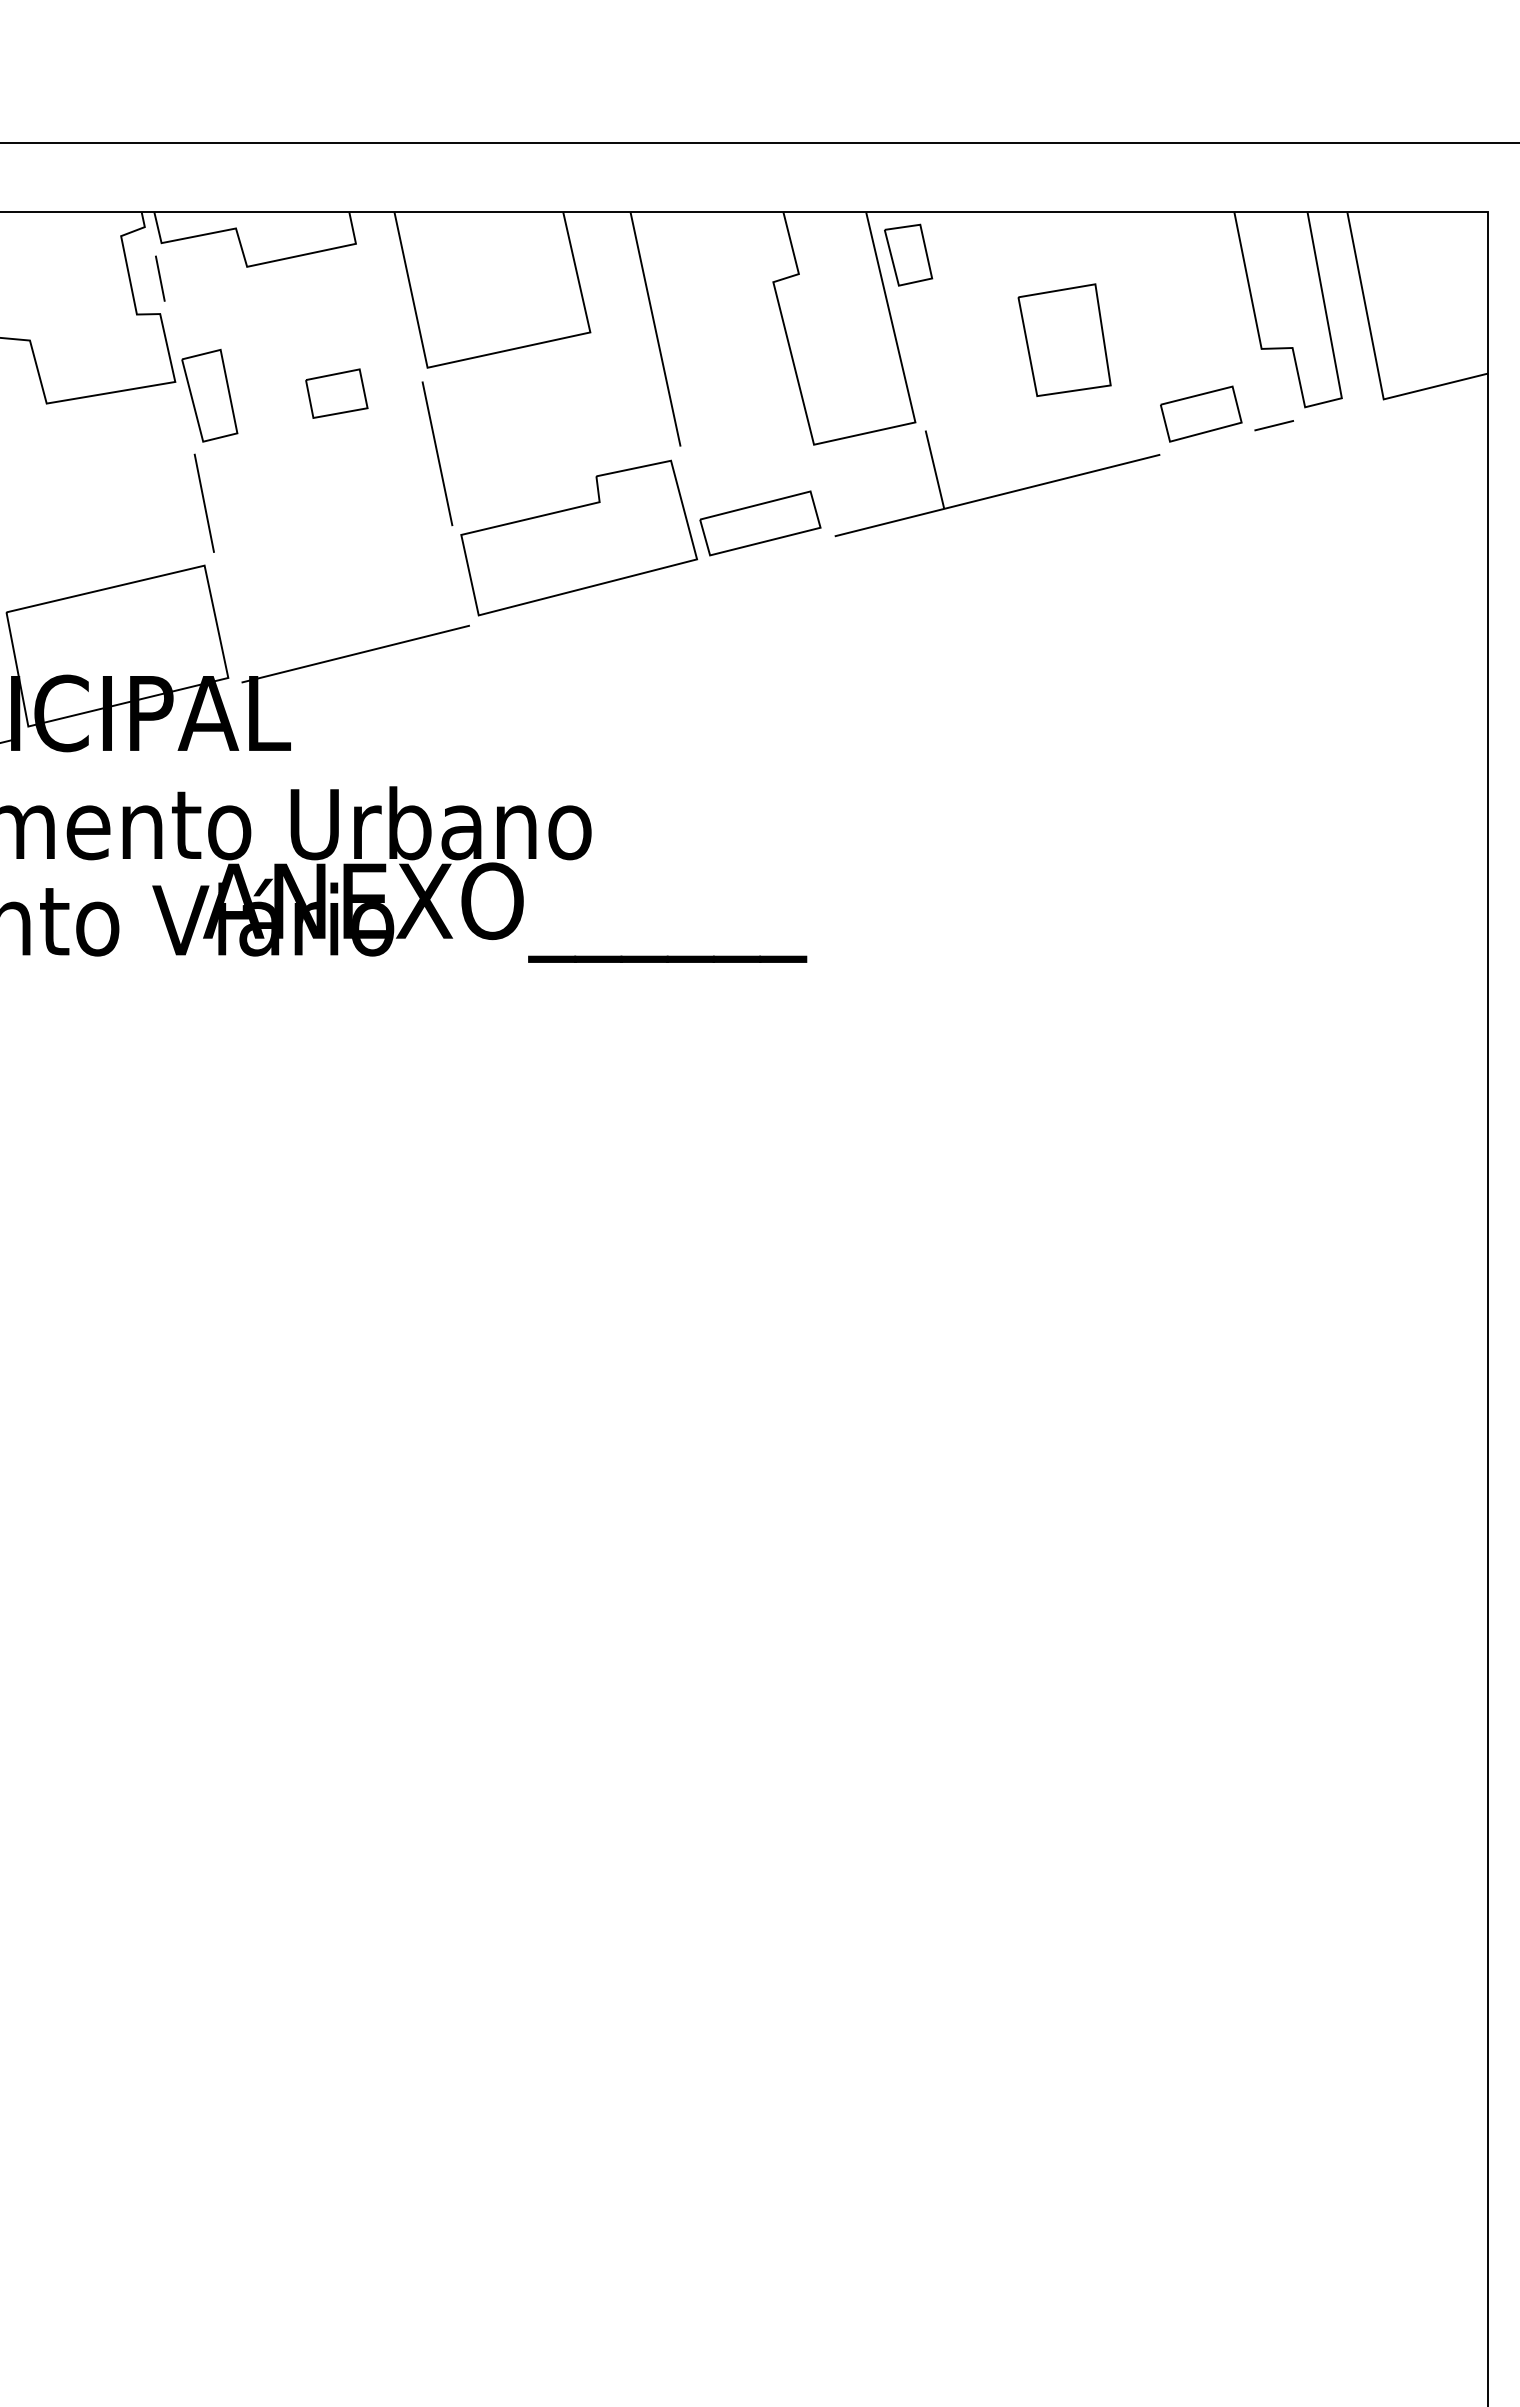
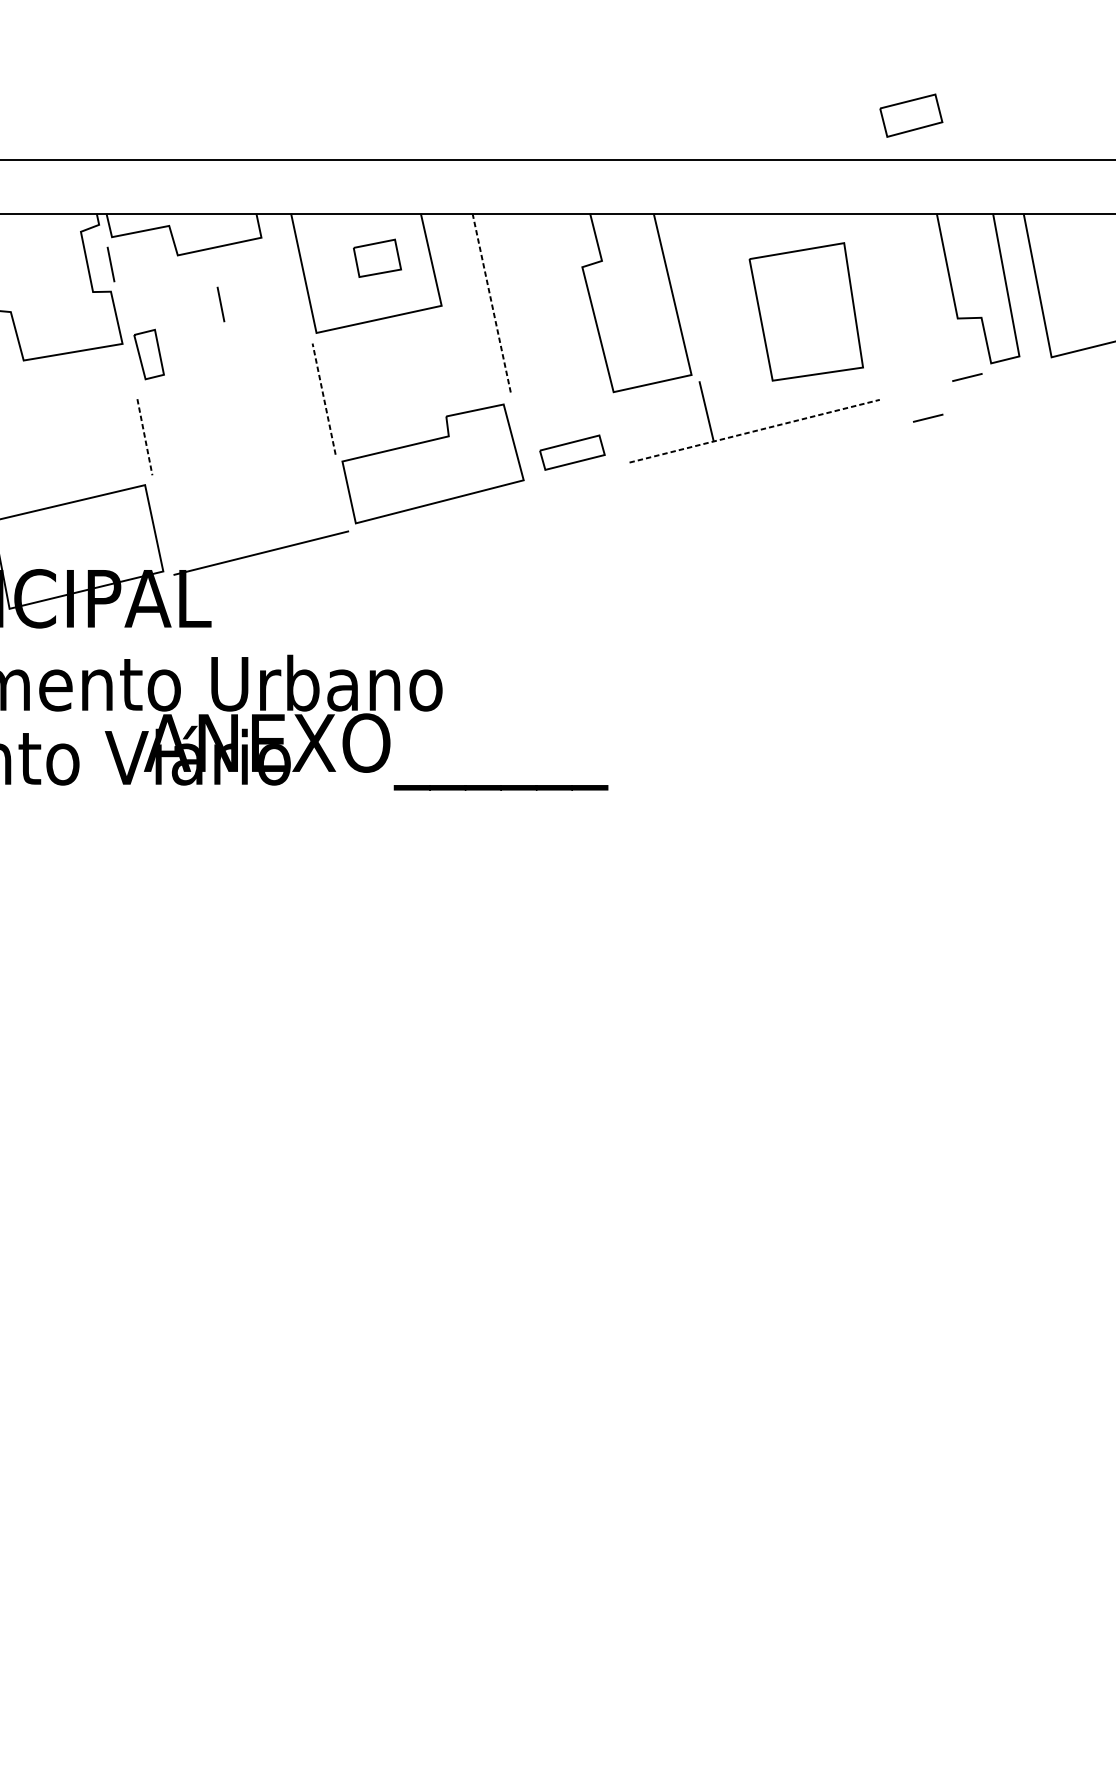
part: (908, 254) -> (686, 245), removed
line: (655, 329) -> (491, 303), solid -> dashed
line: (303, 330) -> (221, 304), added
part: (1064, 339) -> (806, 311), size x1.6
part: (336, 393) -> (377, 258), moved
part: (209, 395) -> (148, 354), size x0.7
part: (1201, 413) -> (911, 115), moved
line: (437, 453) -> (324, 398), solid -> dashed
line: (1222, 478) -> (927, 418), added
line: (997, 495) -> (754, 431), solid -> dashed
line: (204, 503) -> (145, 437), solid -> dashed
part: (760, 523) -> (572, 452), size x0.7

